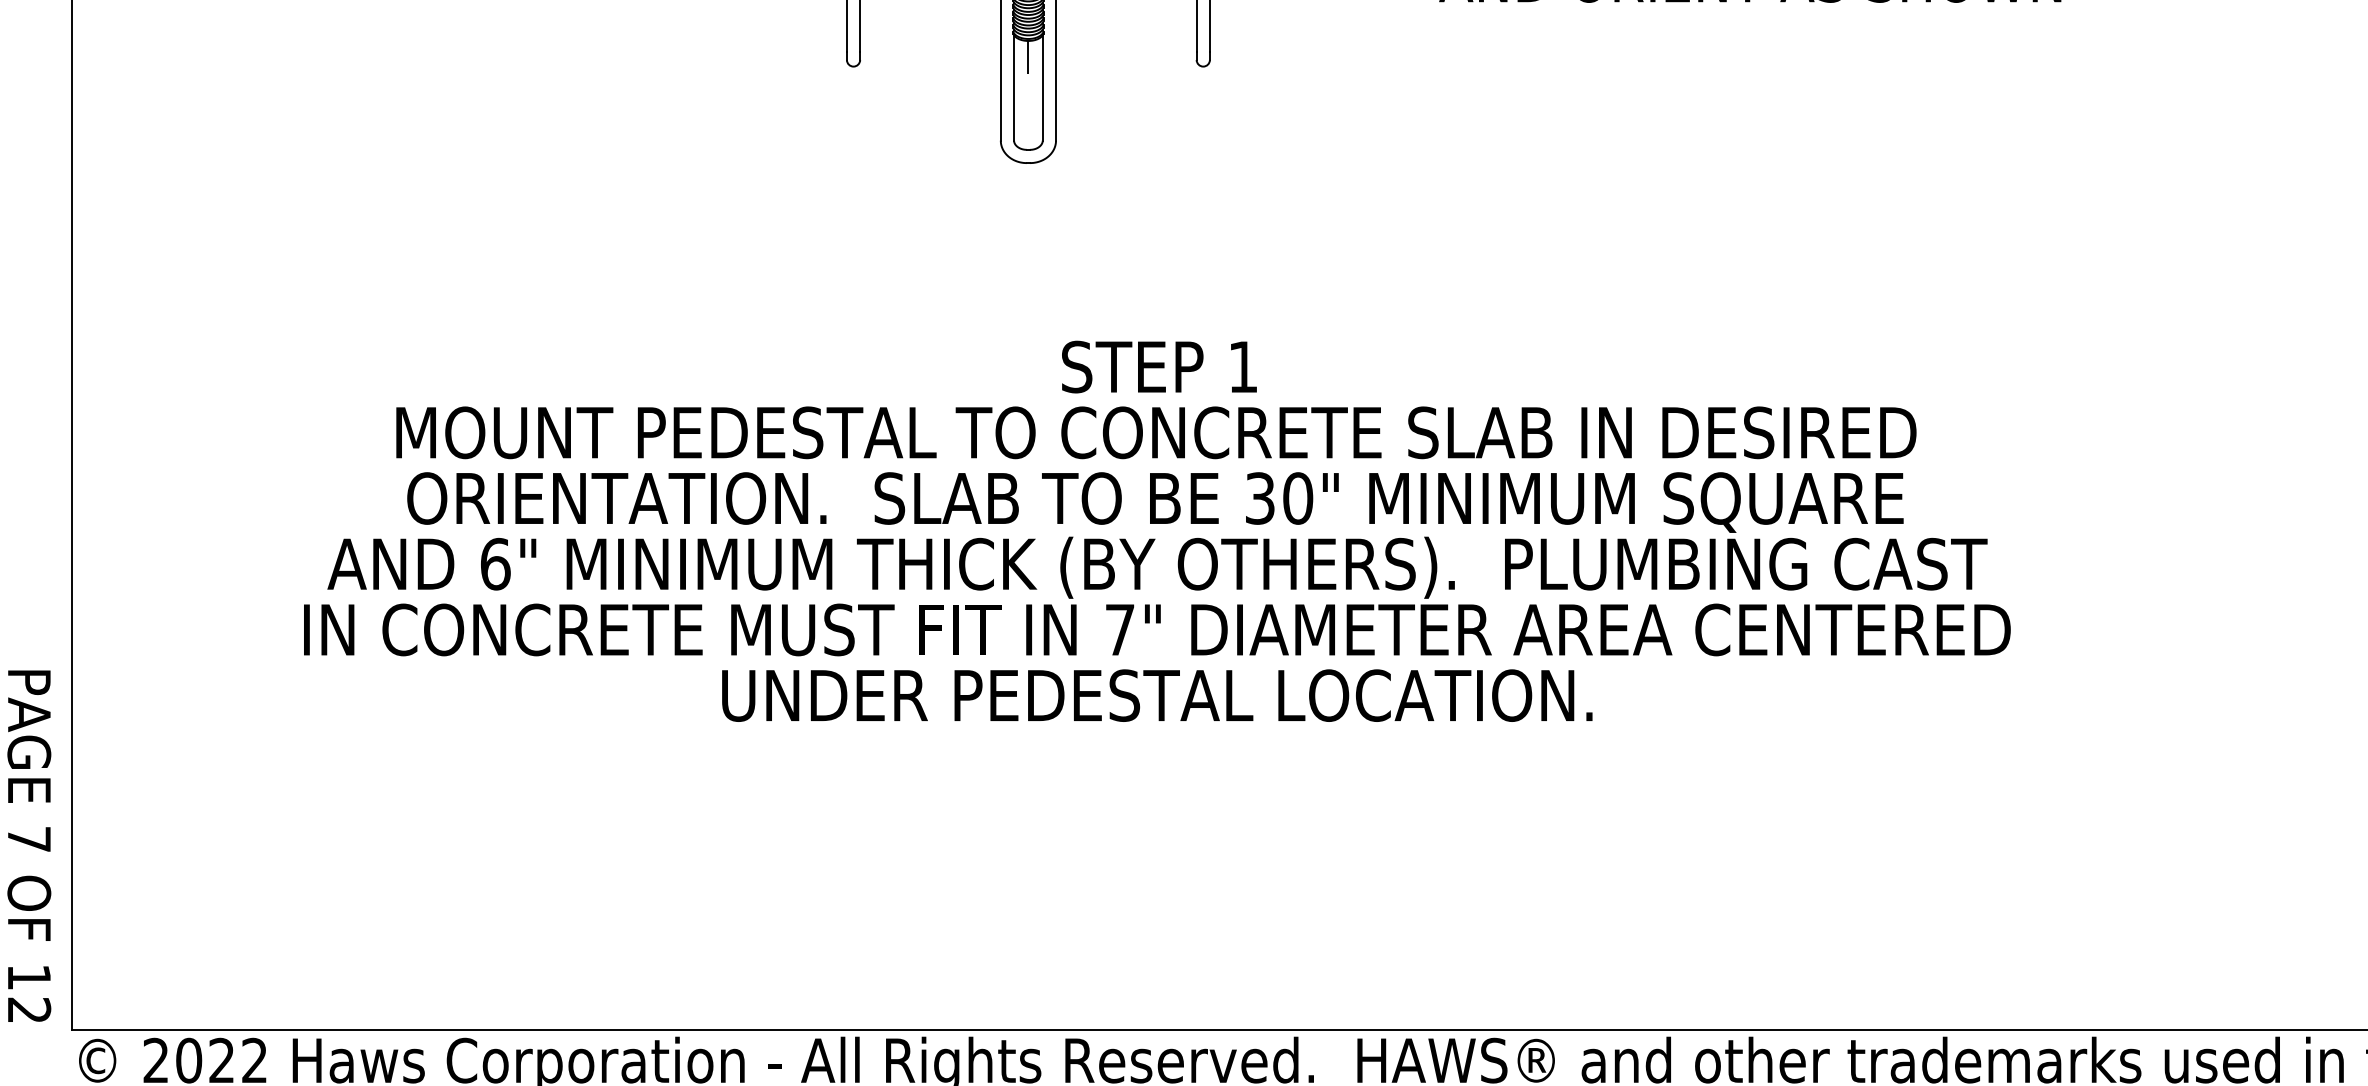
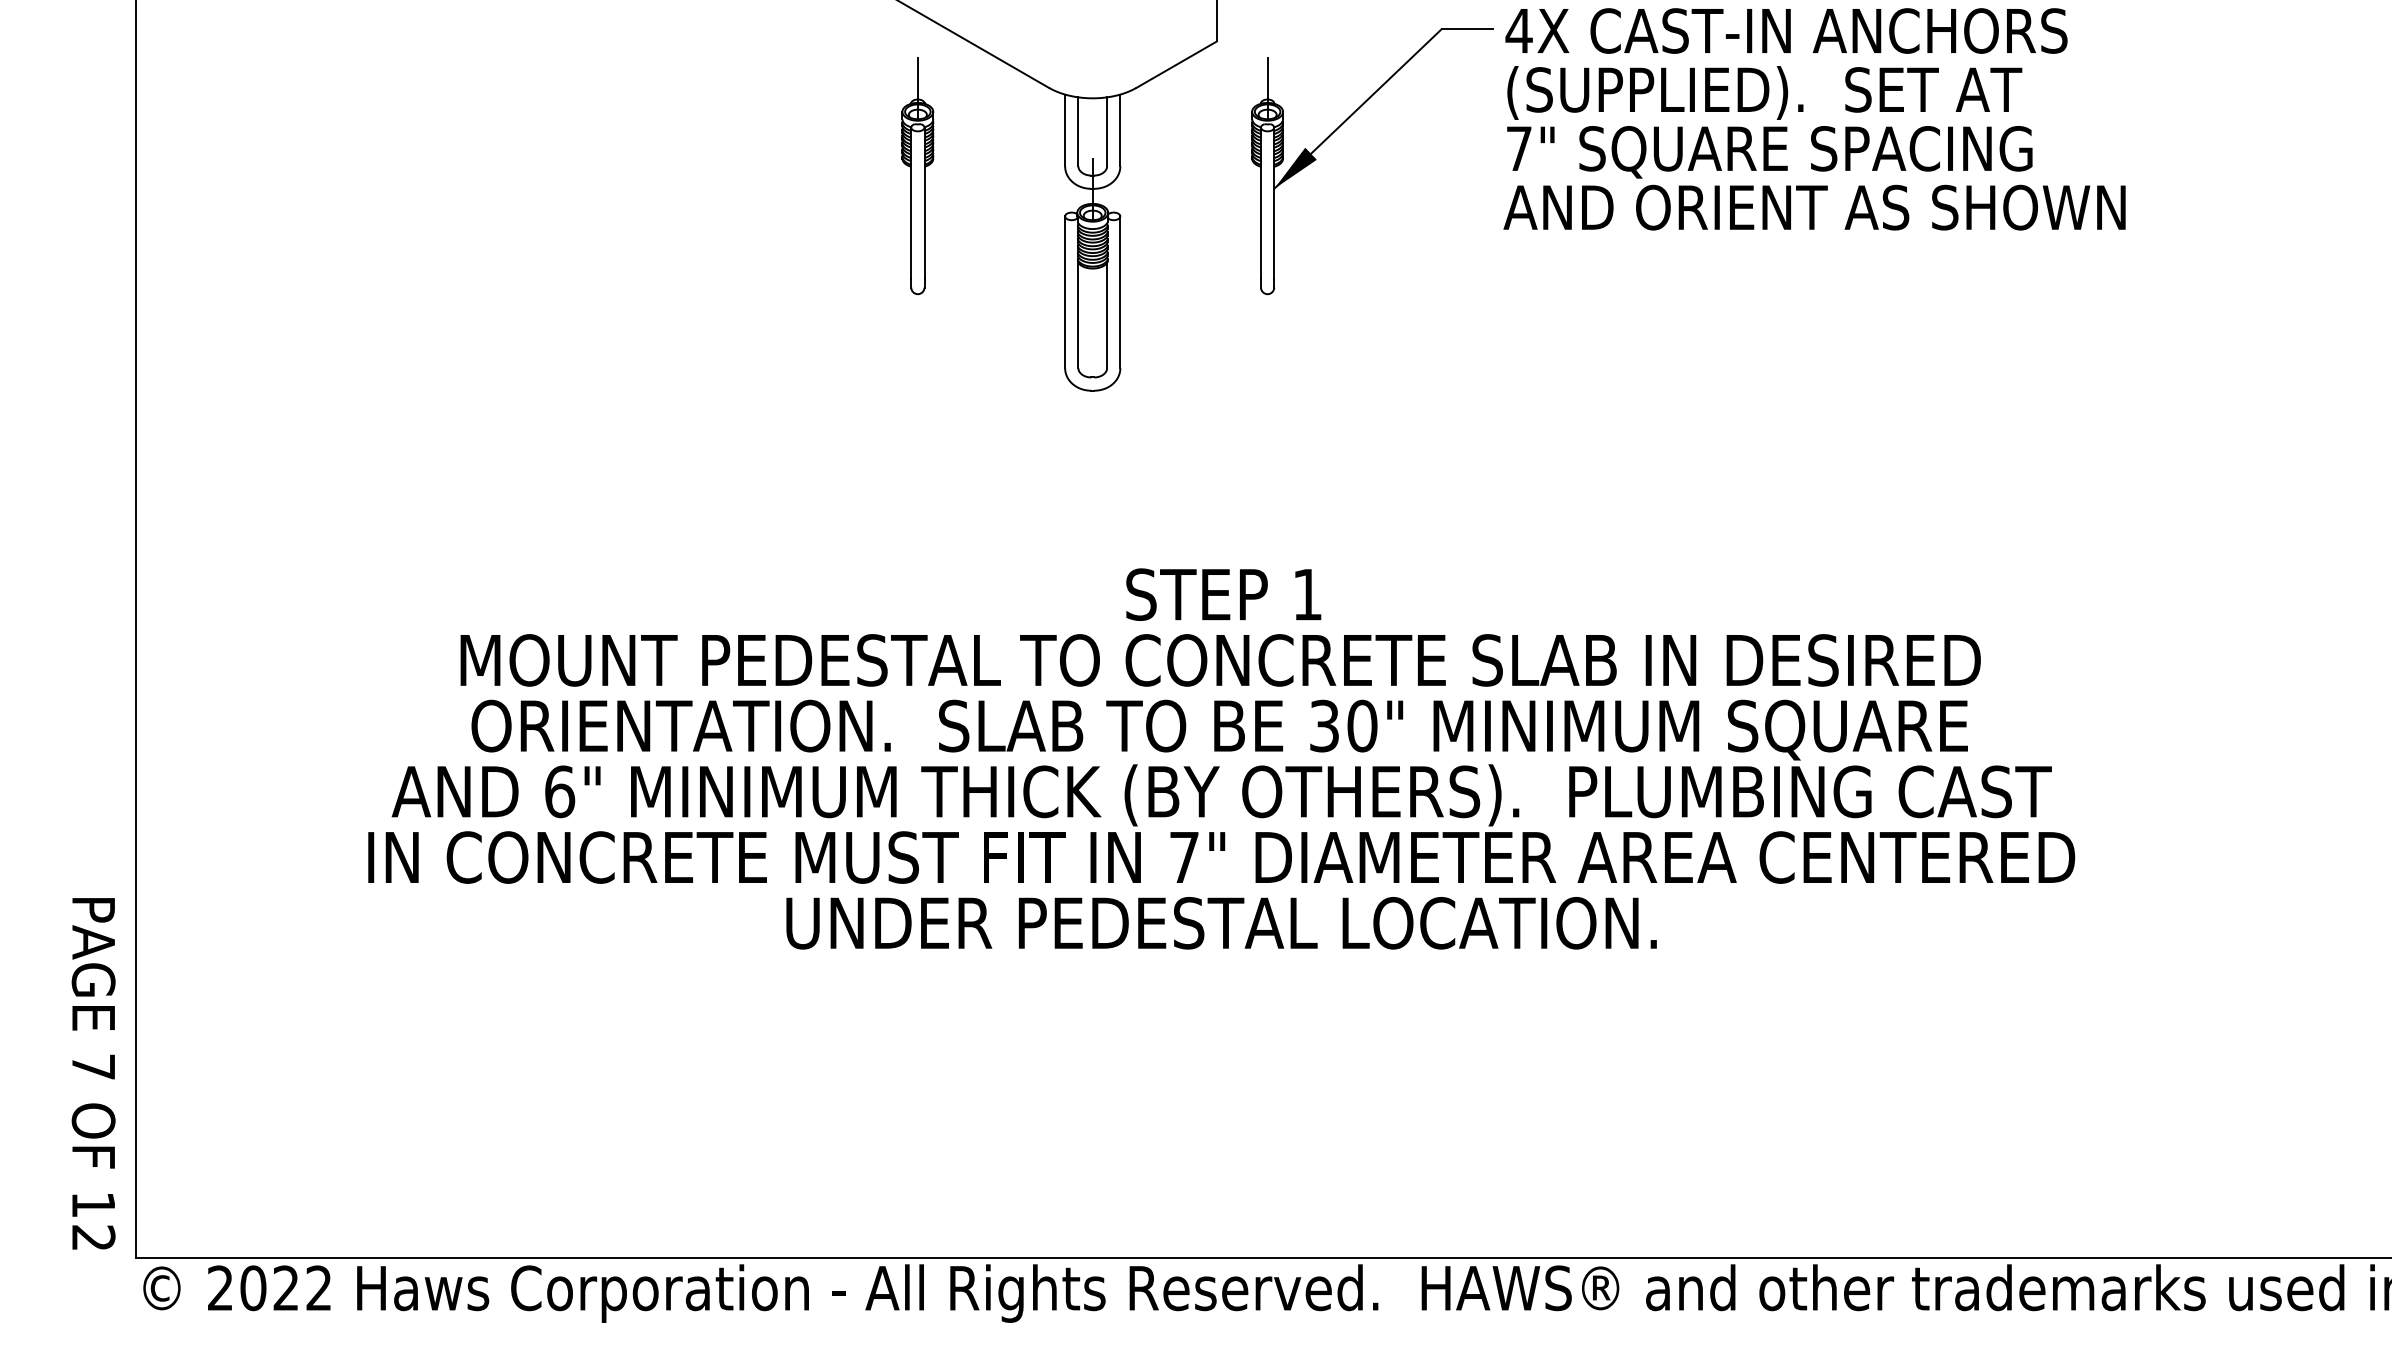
line: (1028, 56) -> (1092, 284), removed

